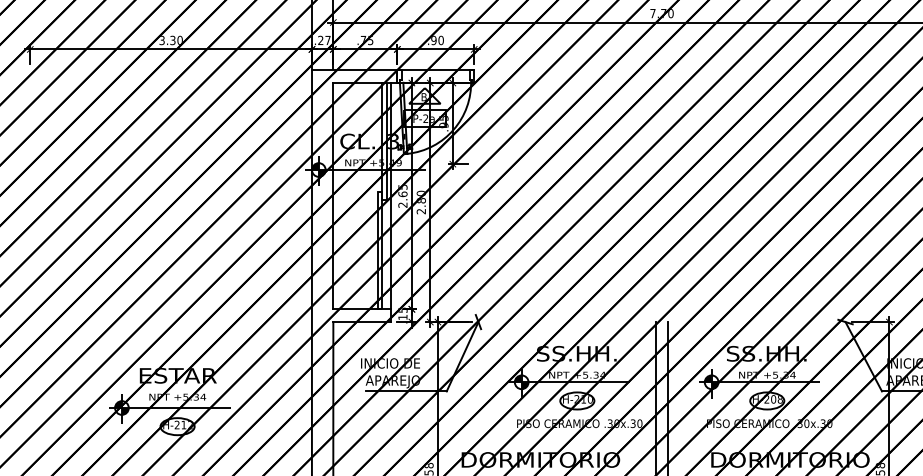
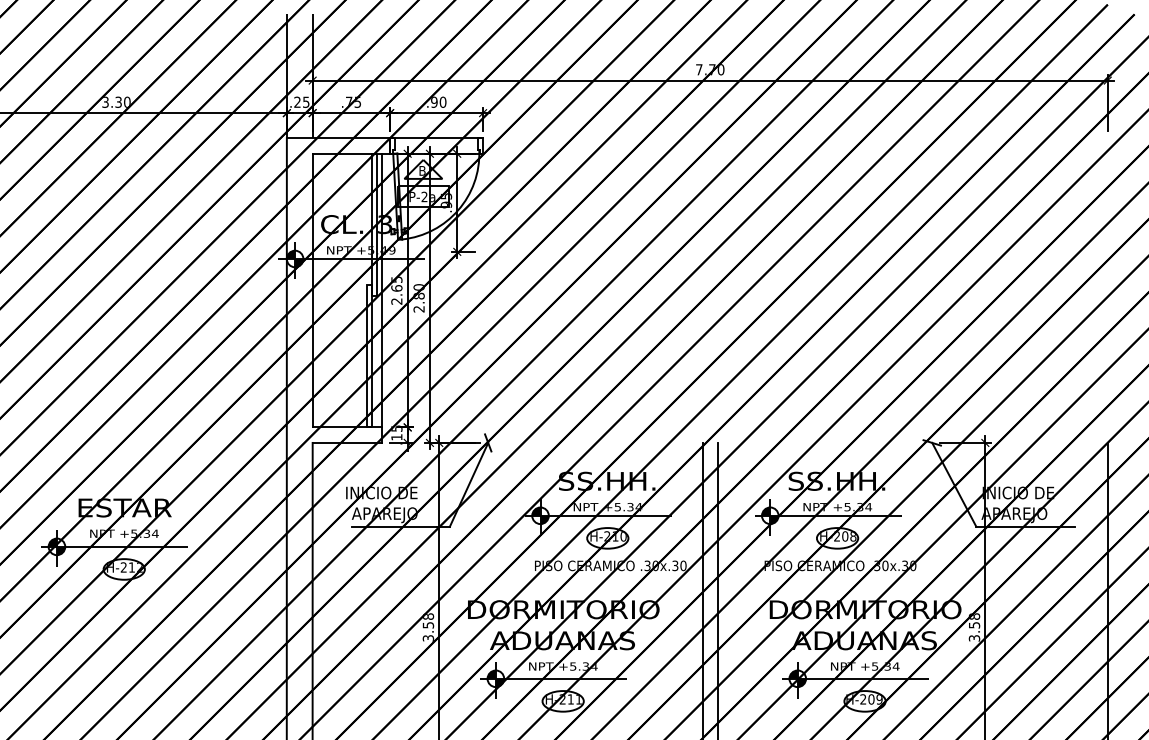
text: (328, 39) -> (306, 101), .27 -> .25

